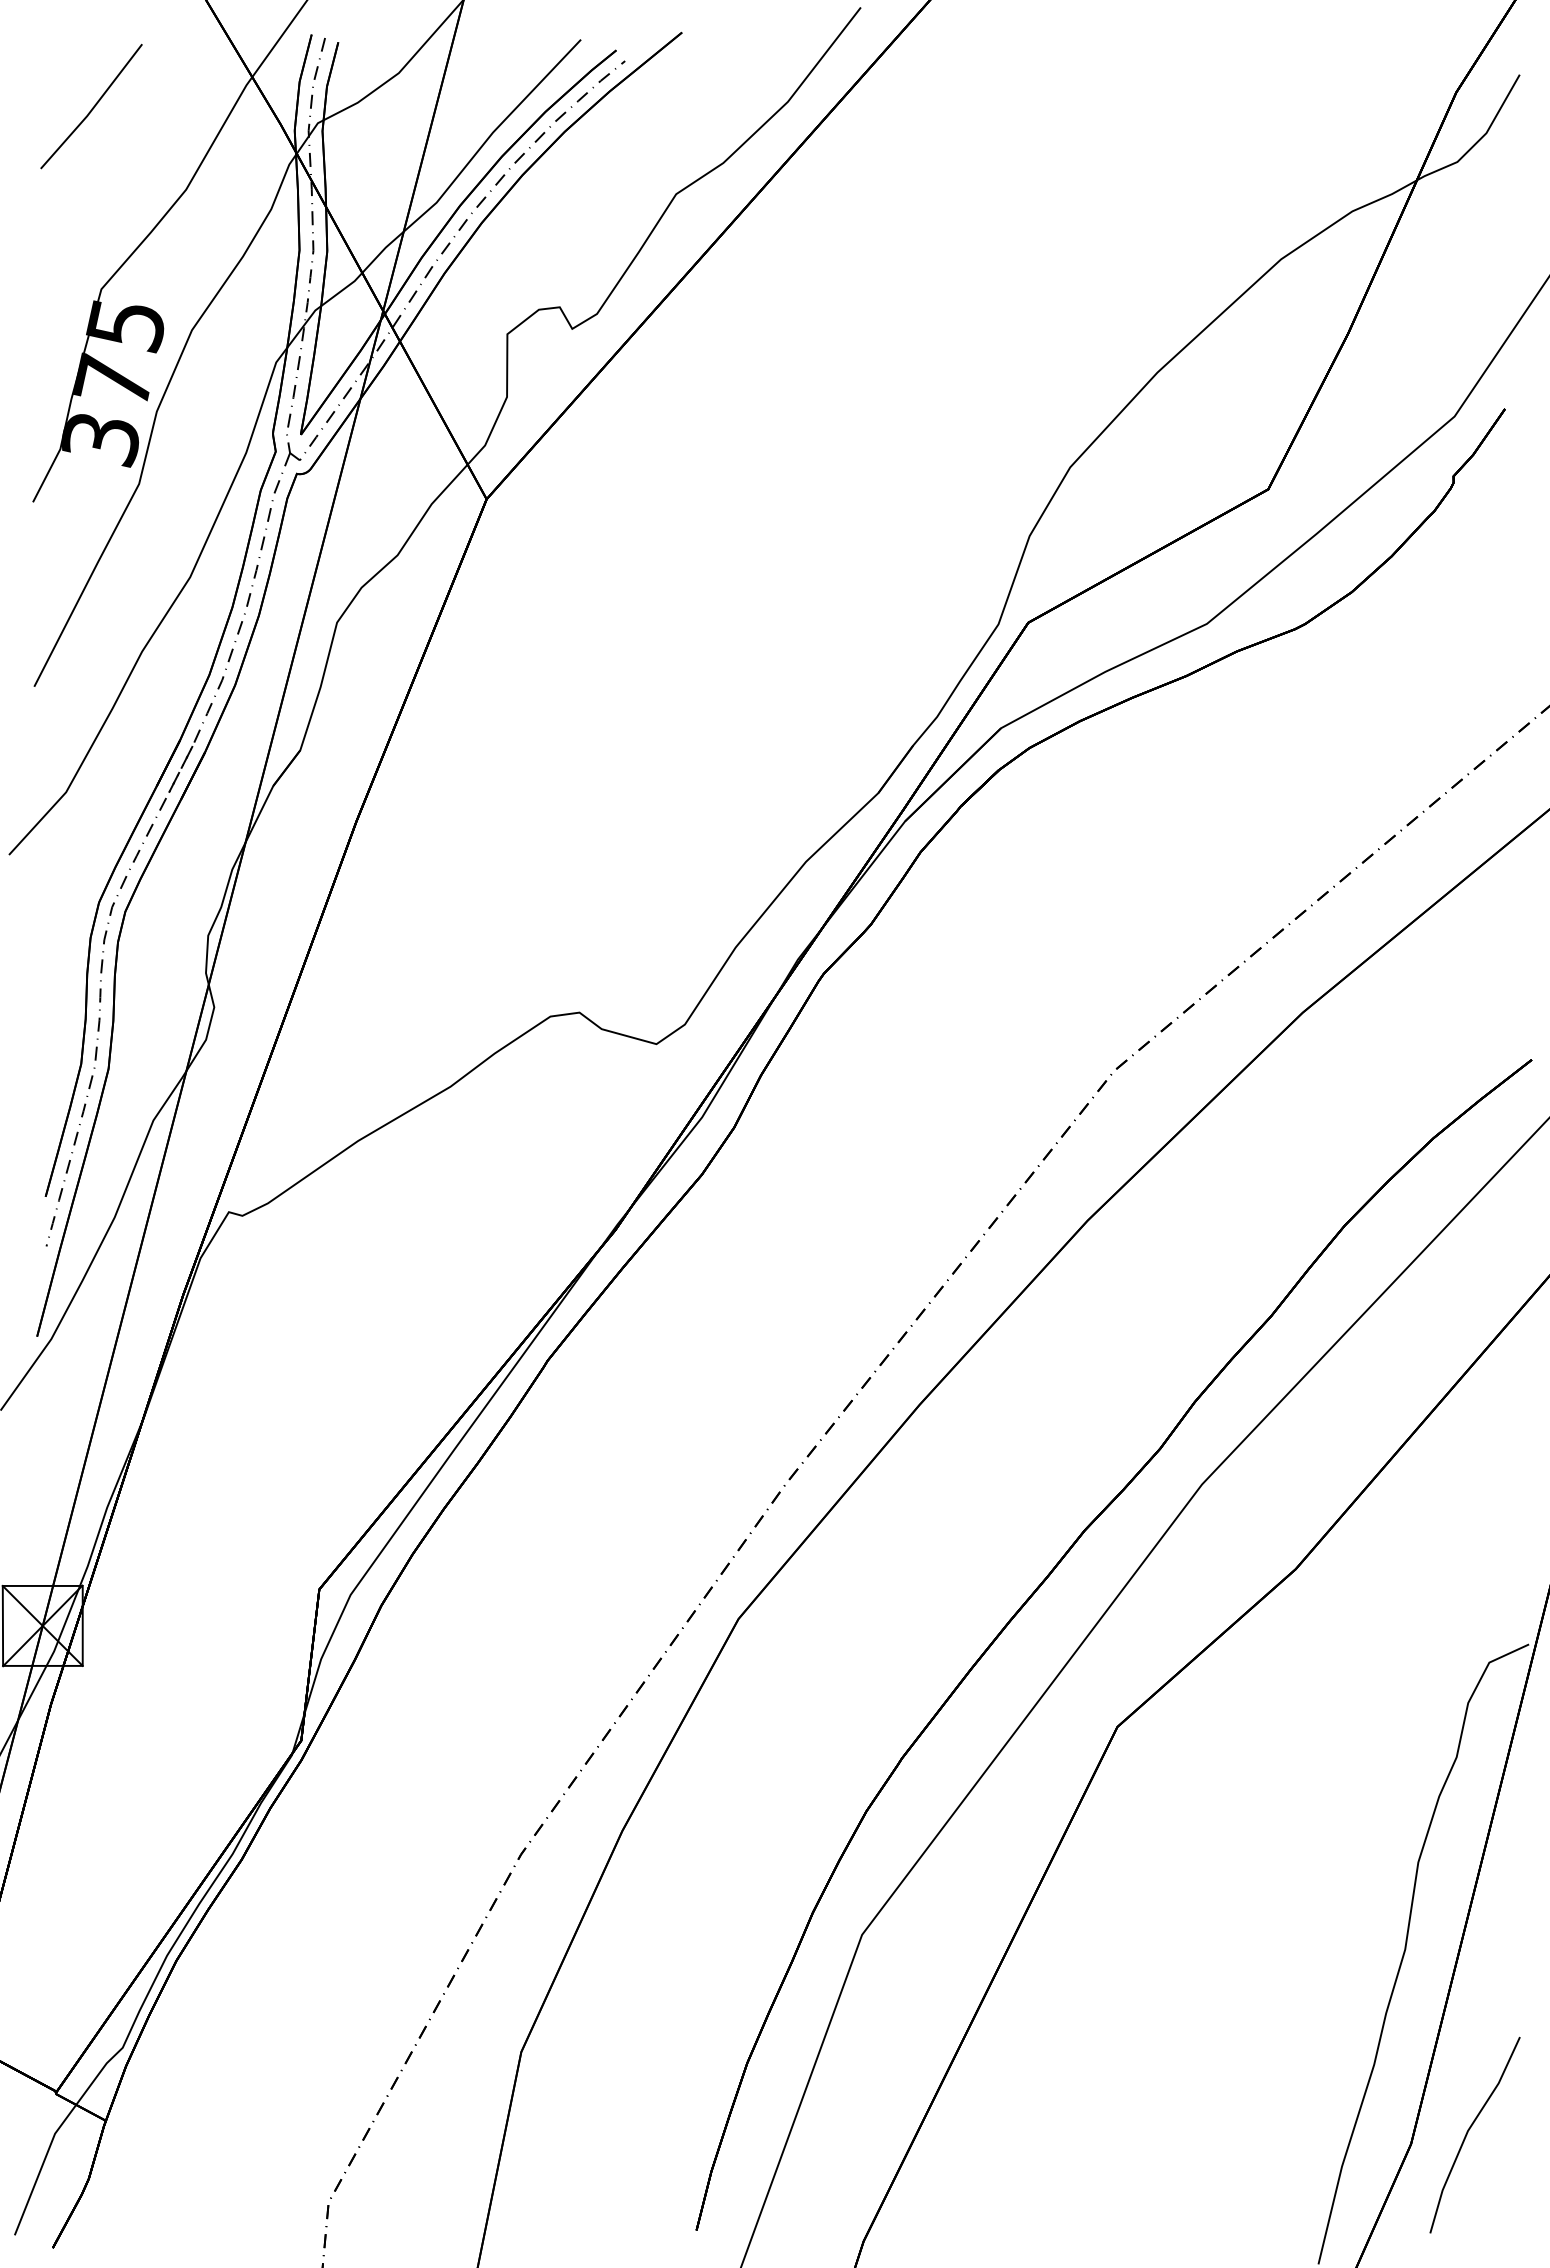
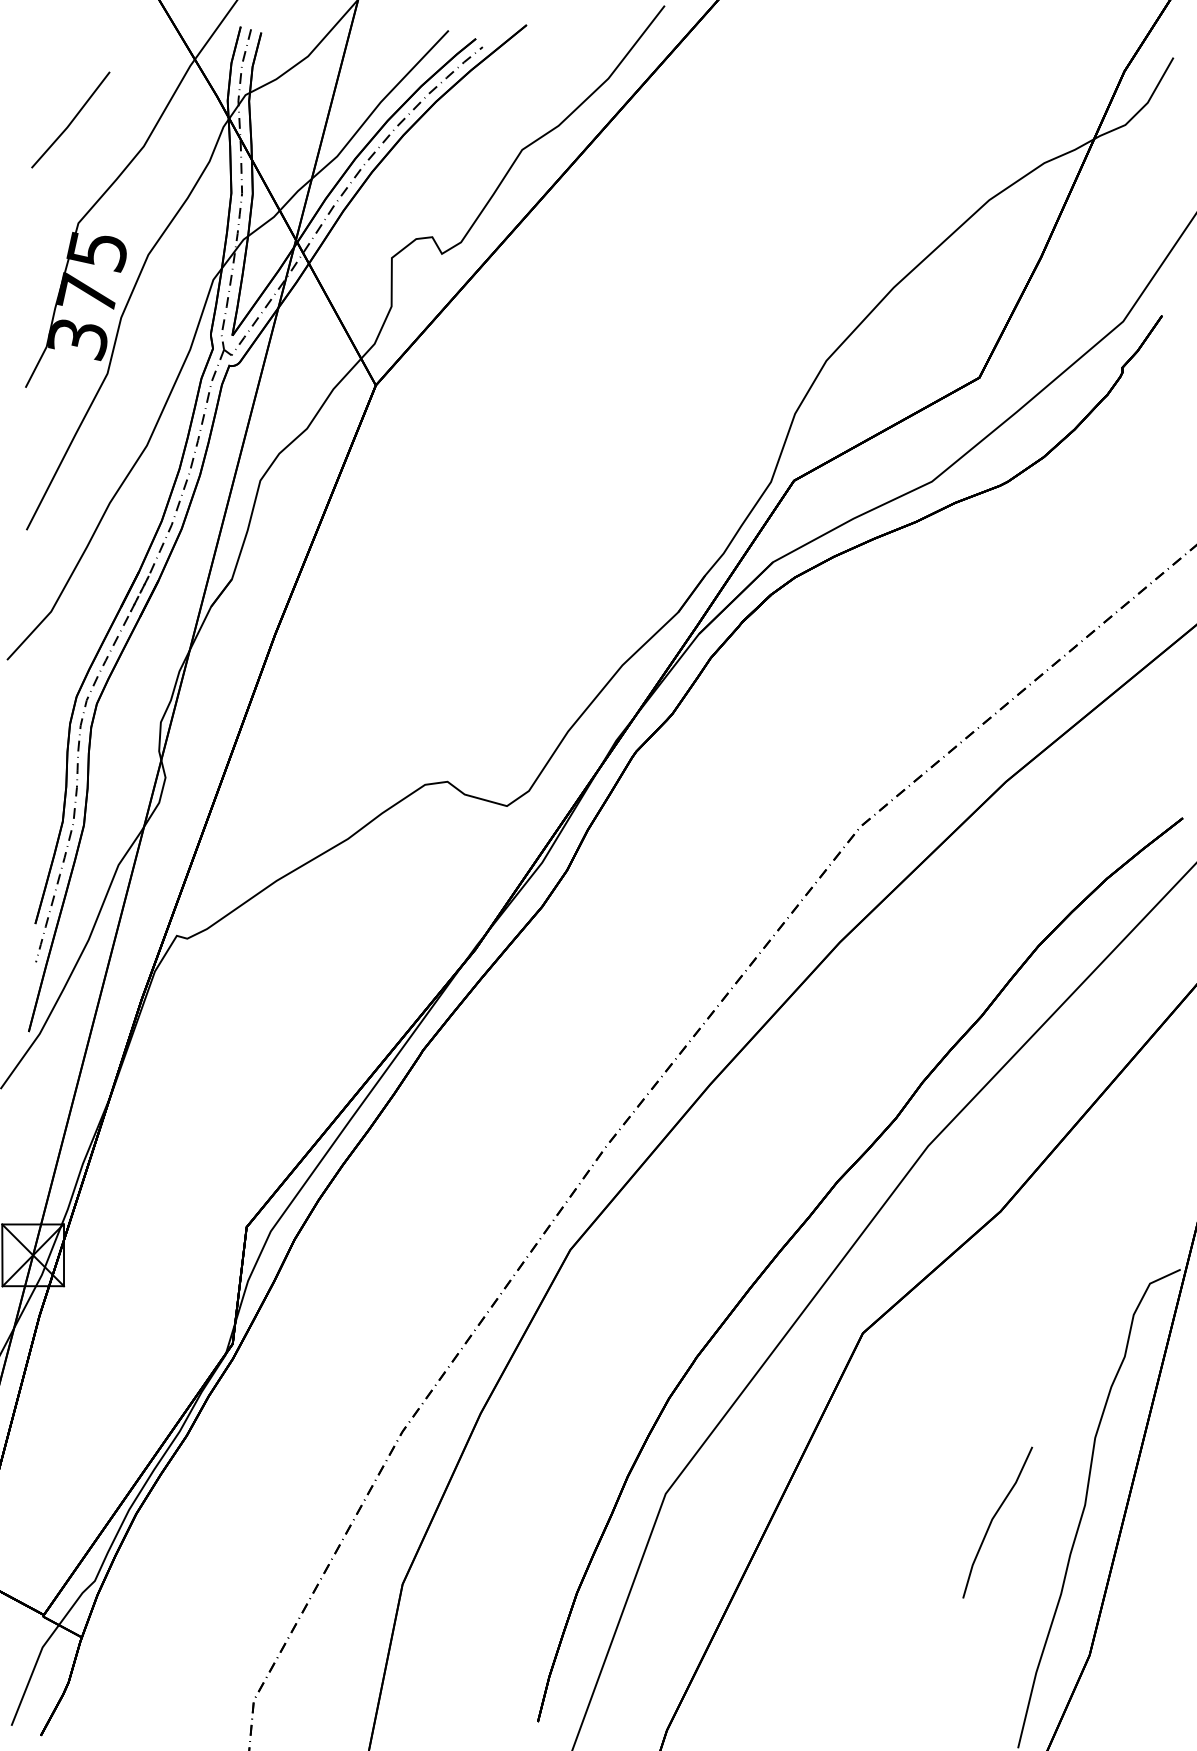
line: (92, 107) -> (71, 120), moved
line: (1468, 2132) -> (992, 1520), moved

